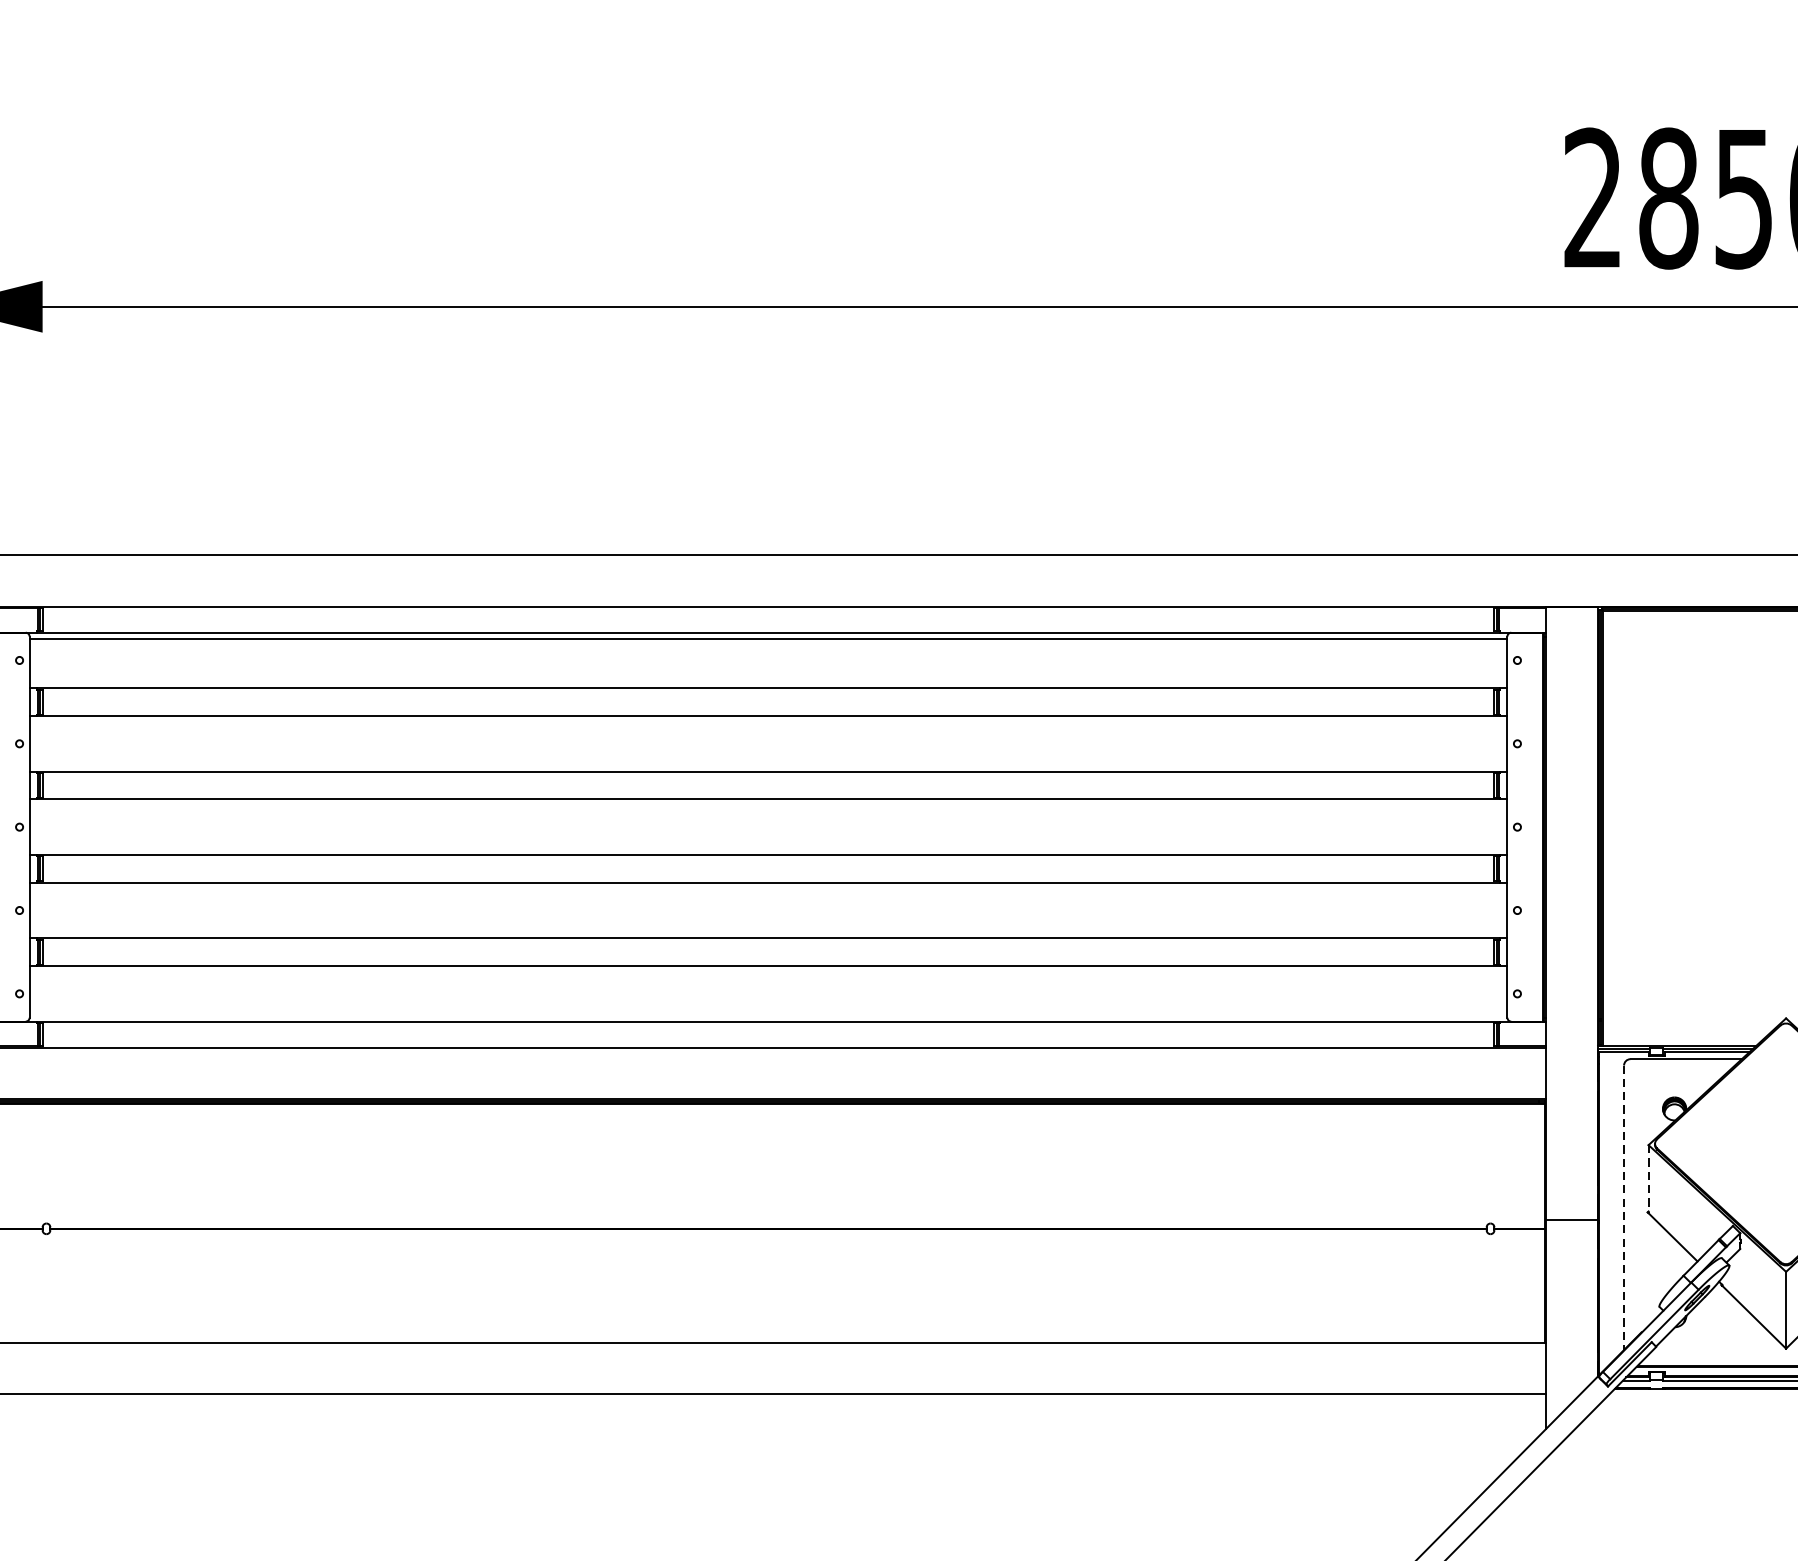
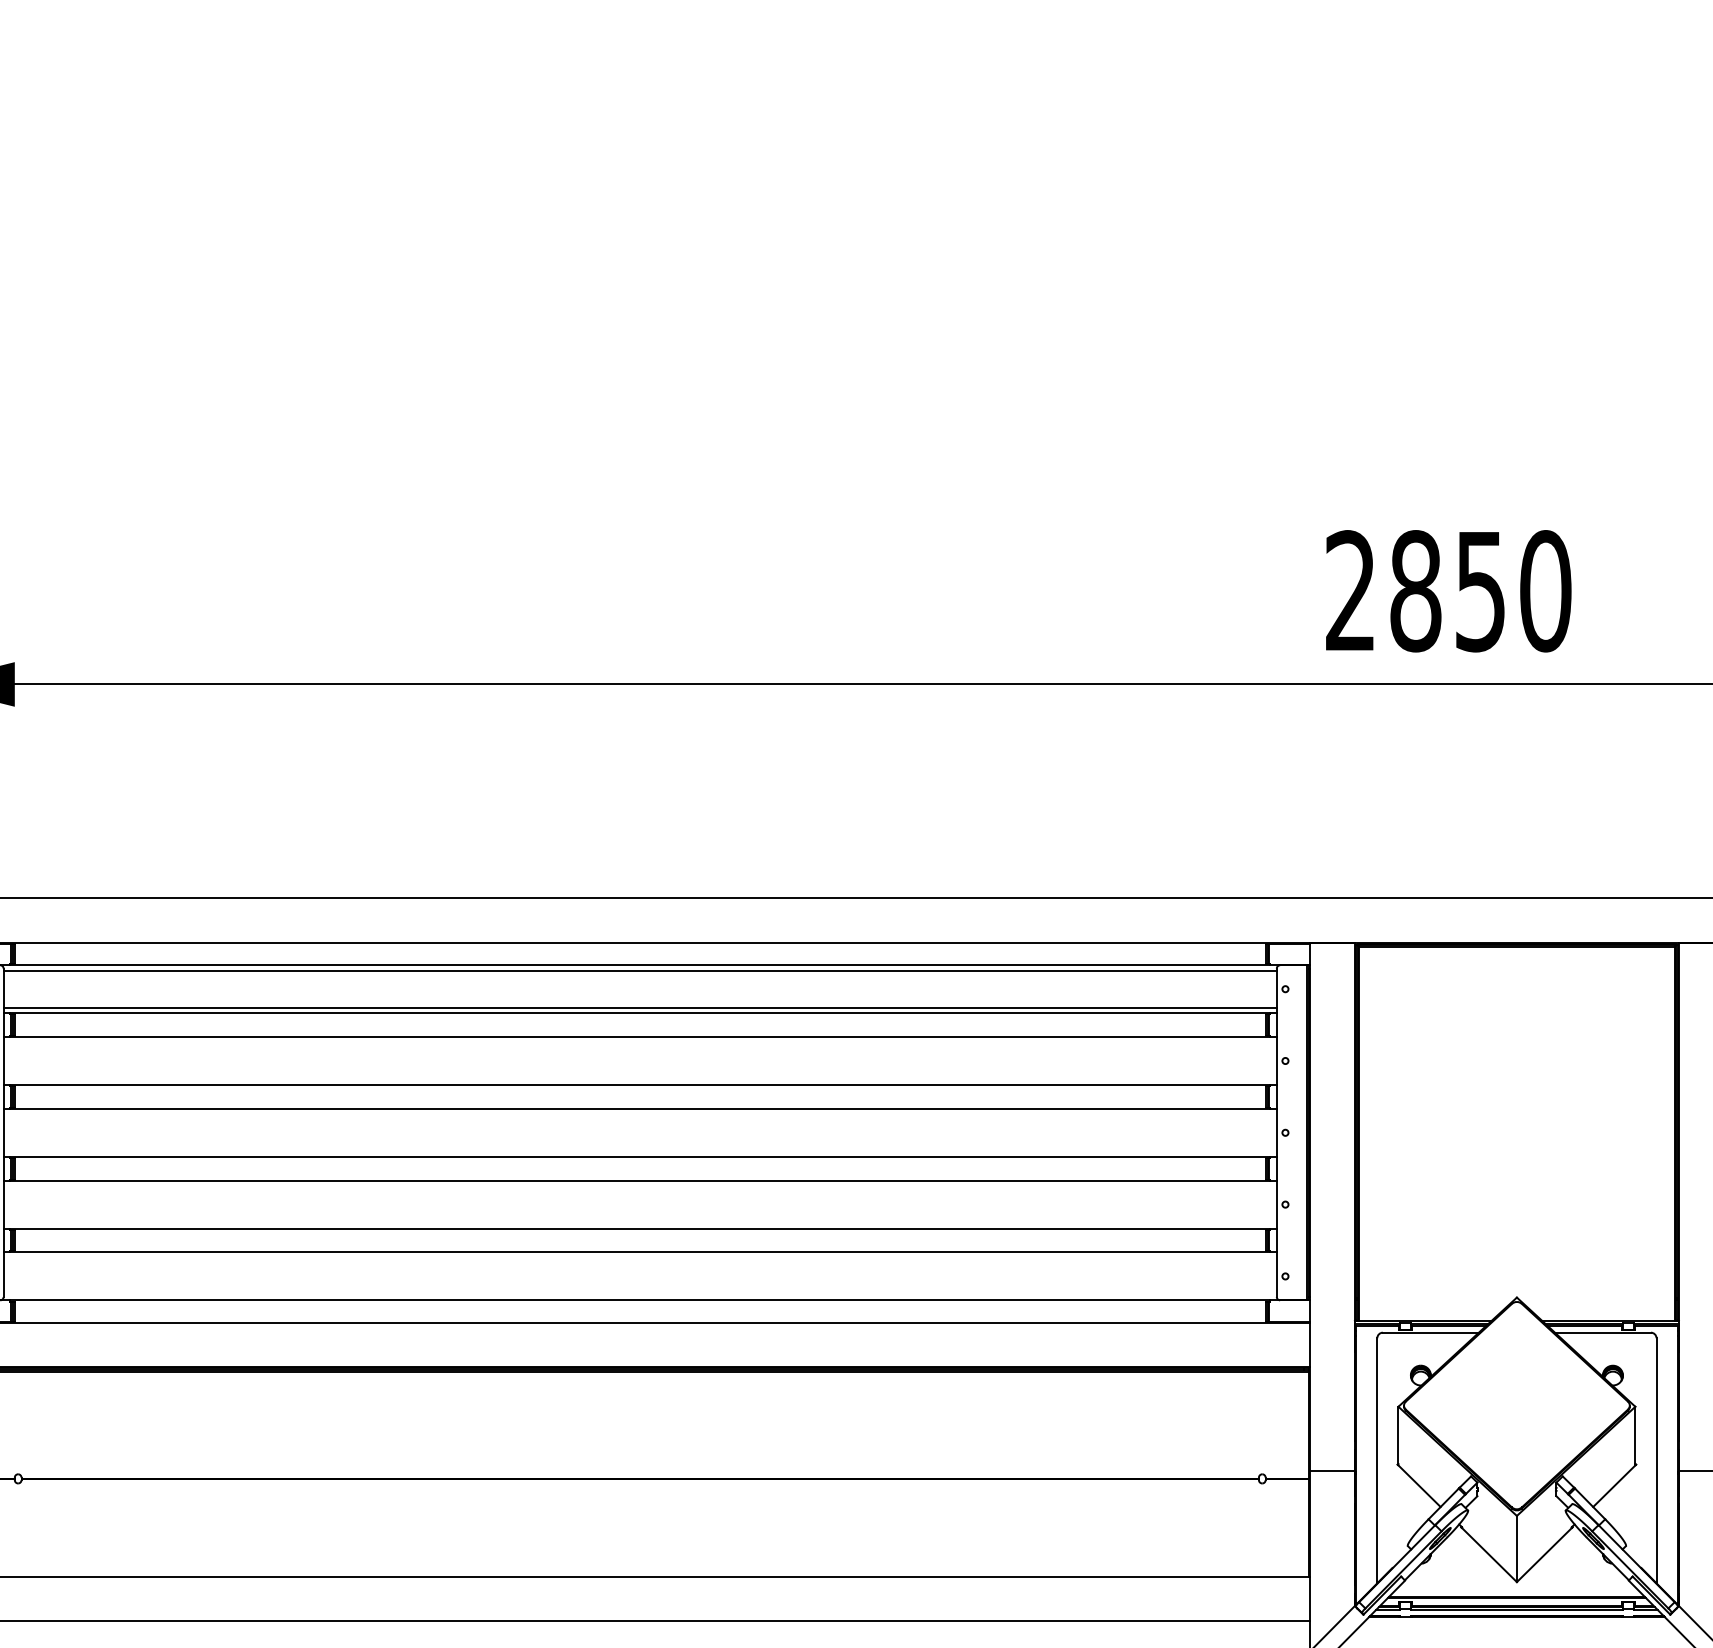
line: (767, 681) -> (639, 1007), added
line: (1648, 1179) -> (1398, 1436), dashed -> solid
line: (1624, 1207) -> (1377, 1460), dashed -> solid

